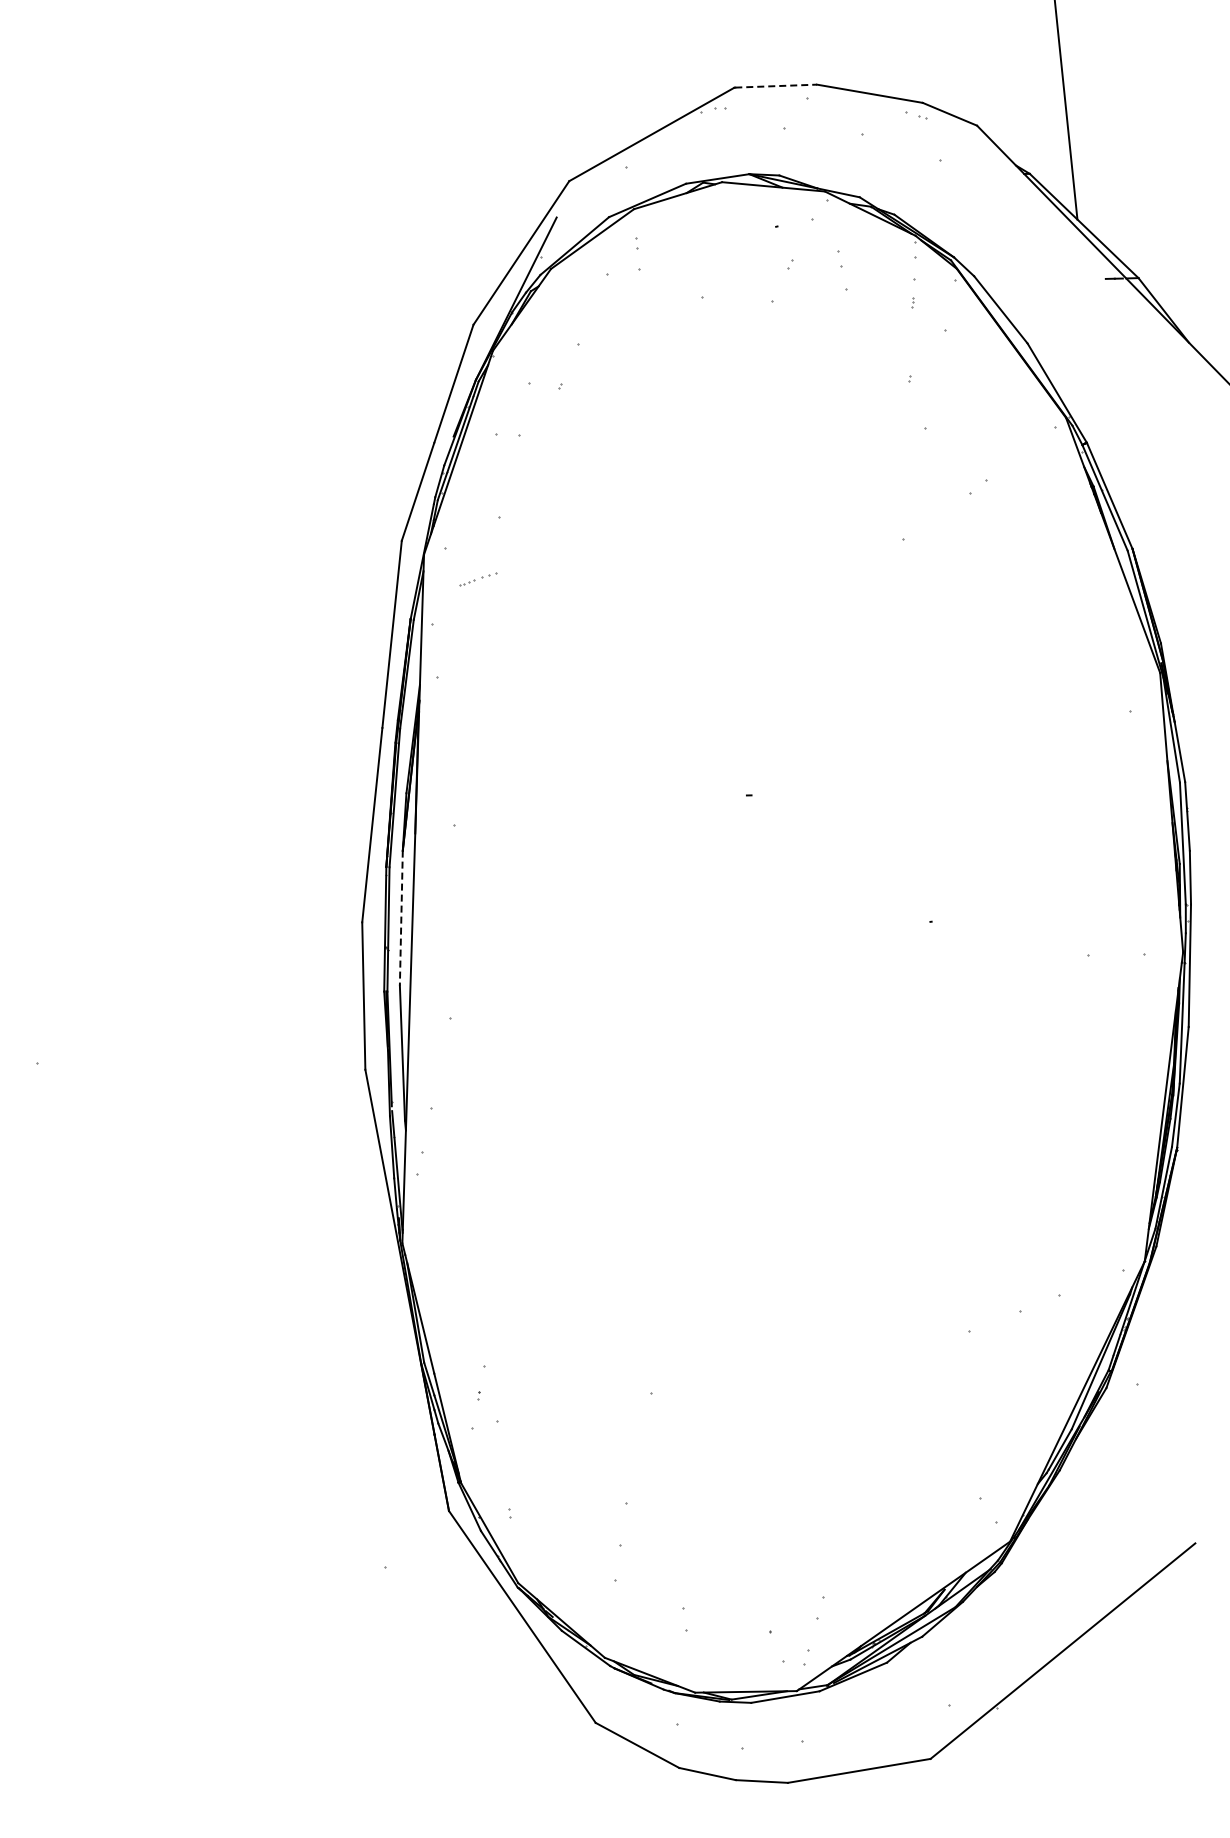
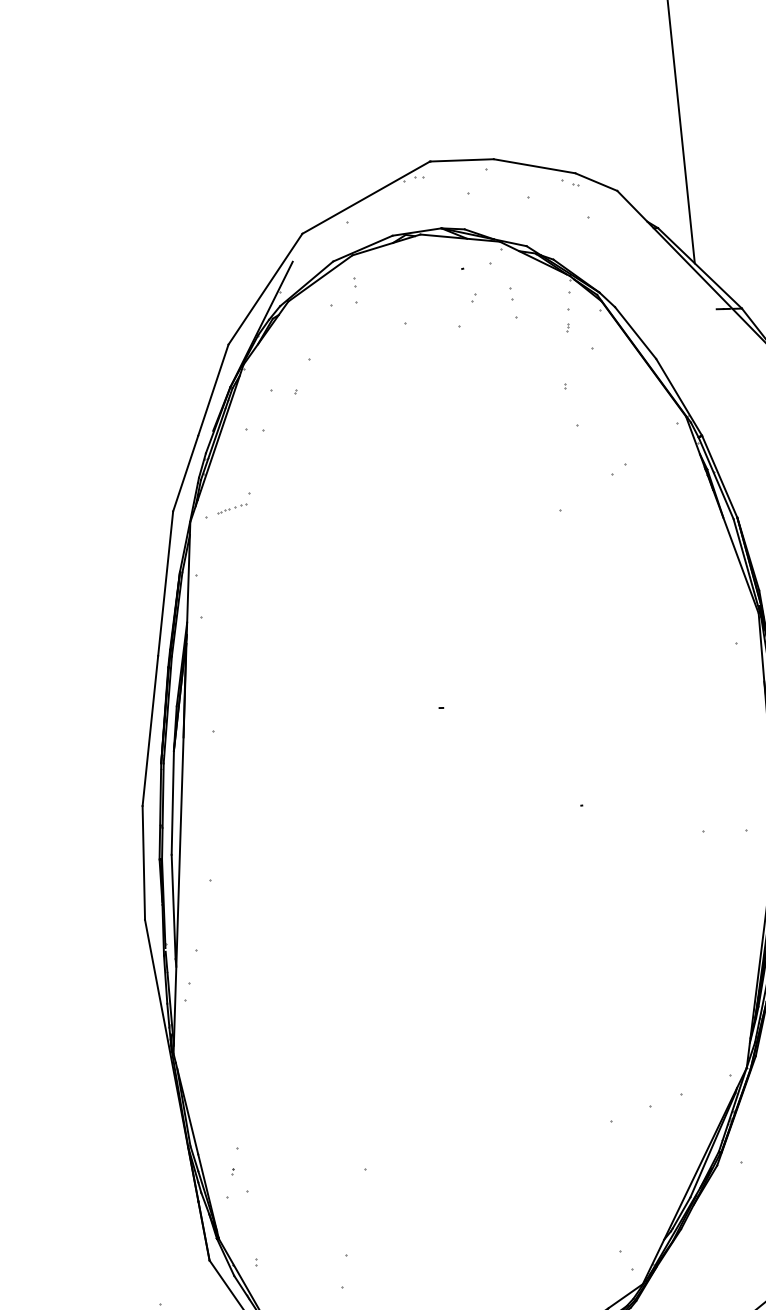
line: (776, 86) -> (462, 160), dashed -> solid
part: (478, 579) -> (232, 508), moved
line: (401, 918) -> (172, 803), dashed -> solid

